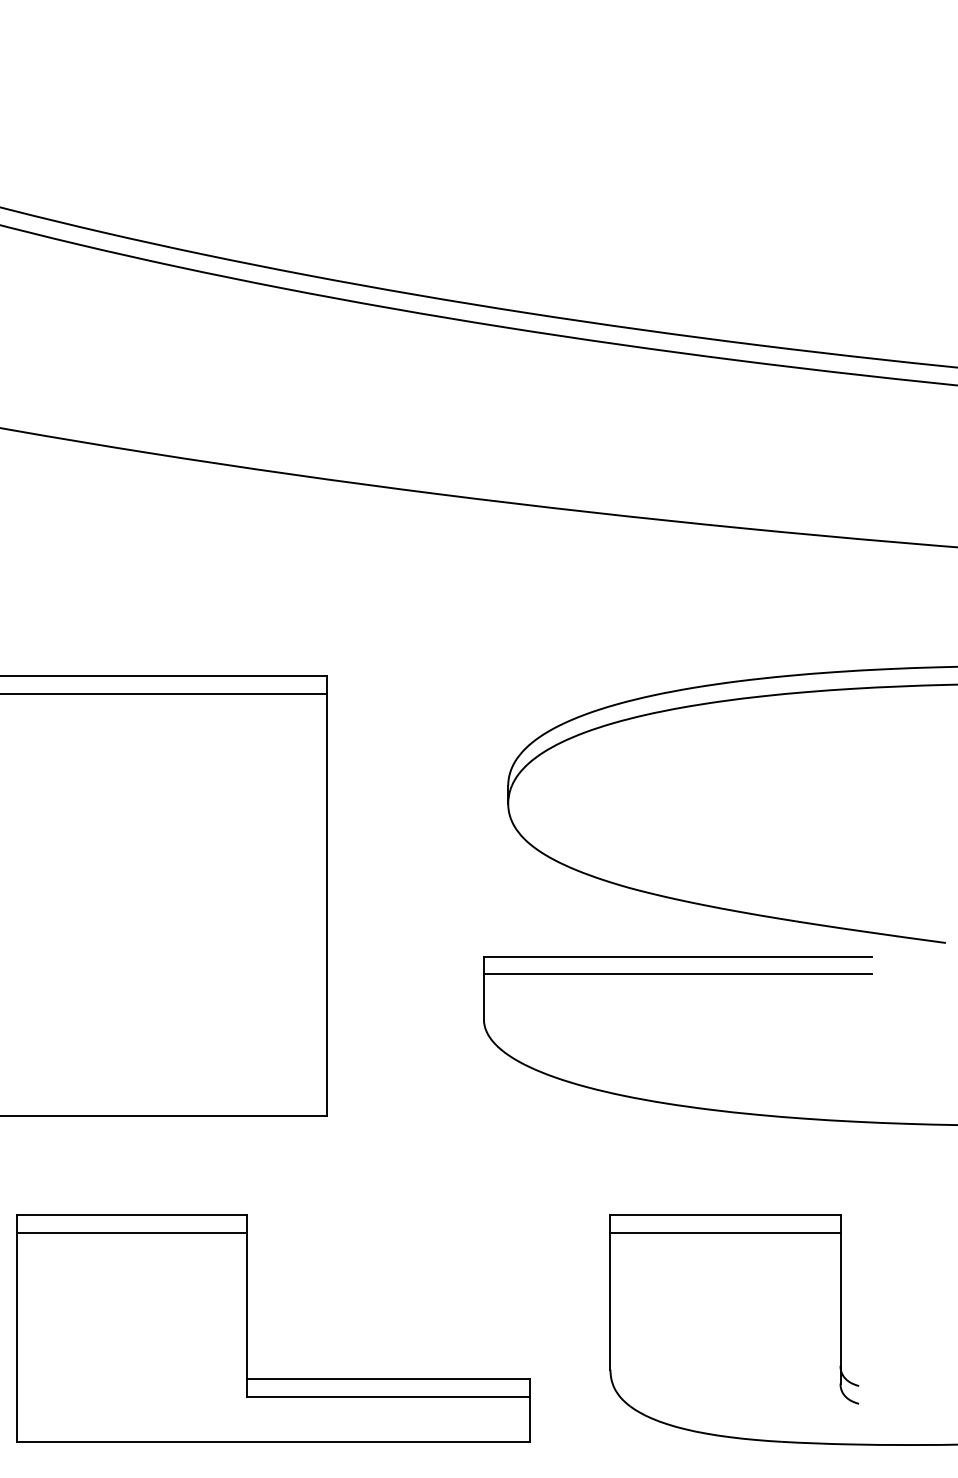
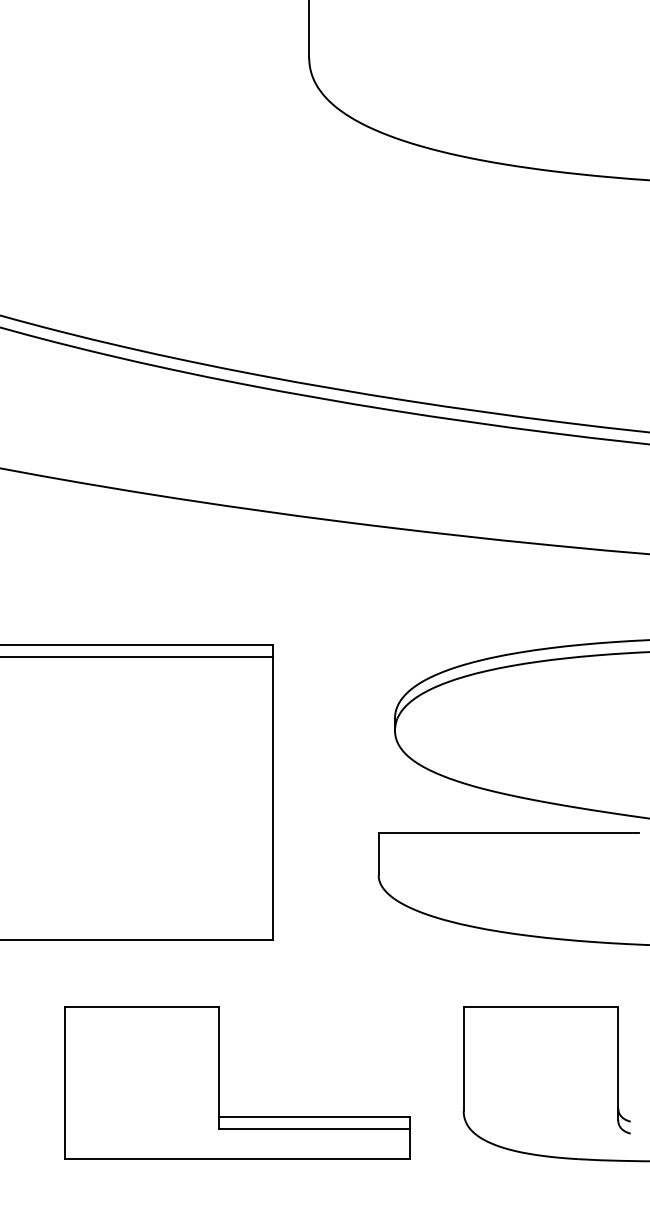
line: (677, 974) -> (508, 845), removed
line: (130, 1232) -> (141, 1018), removed
line: (724, 1232) -> (540, 1018), removed

